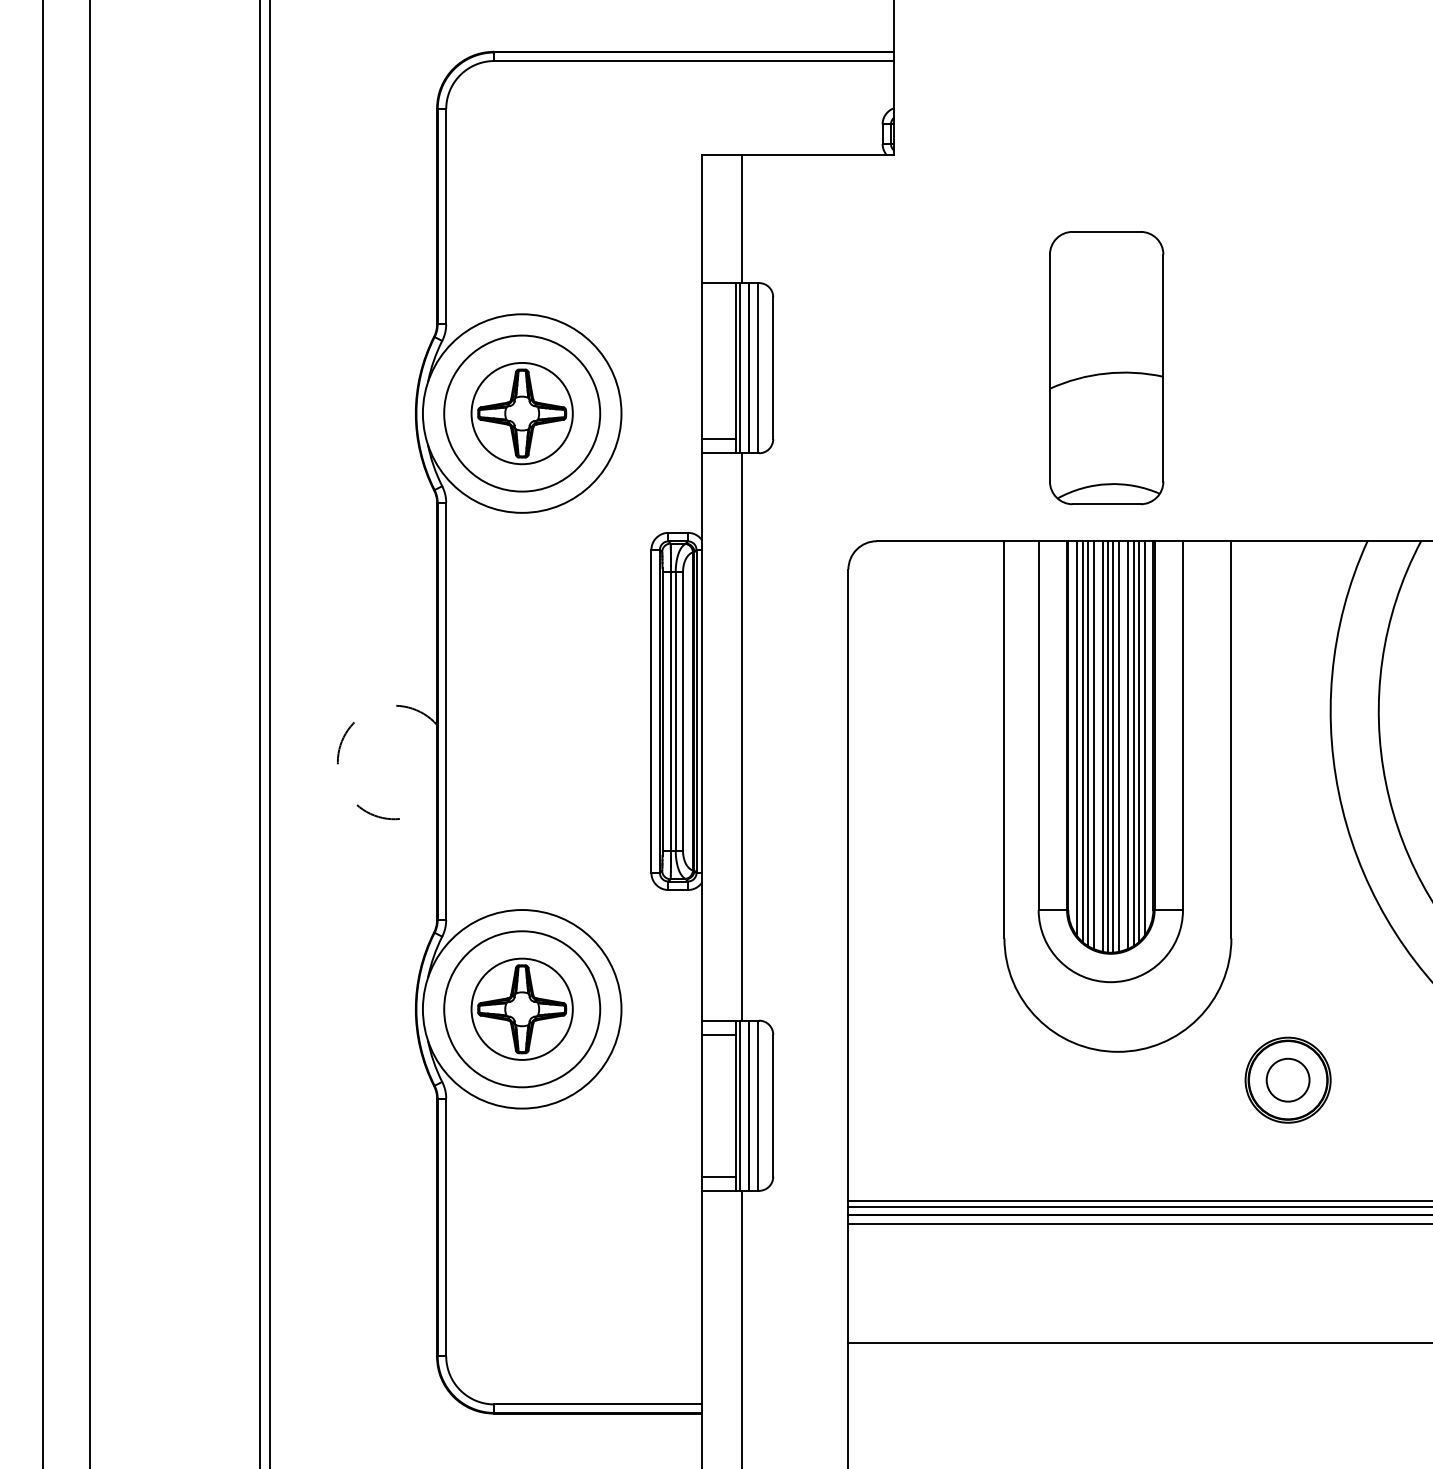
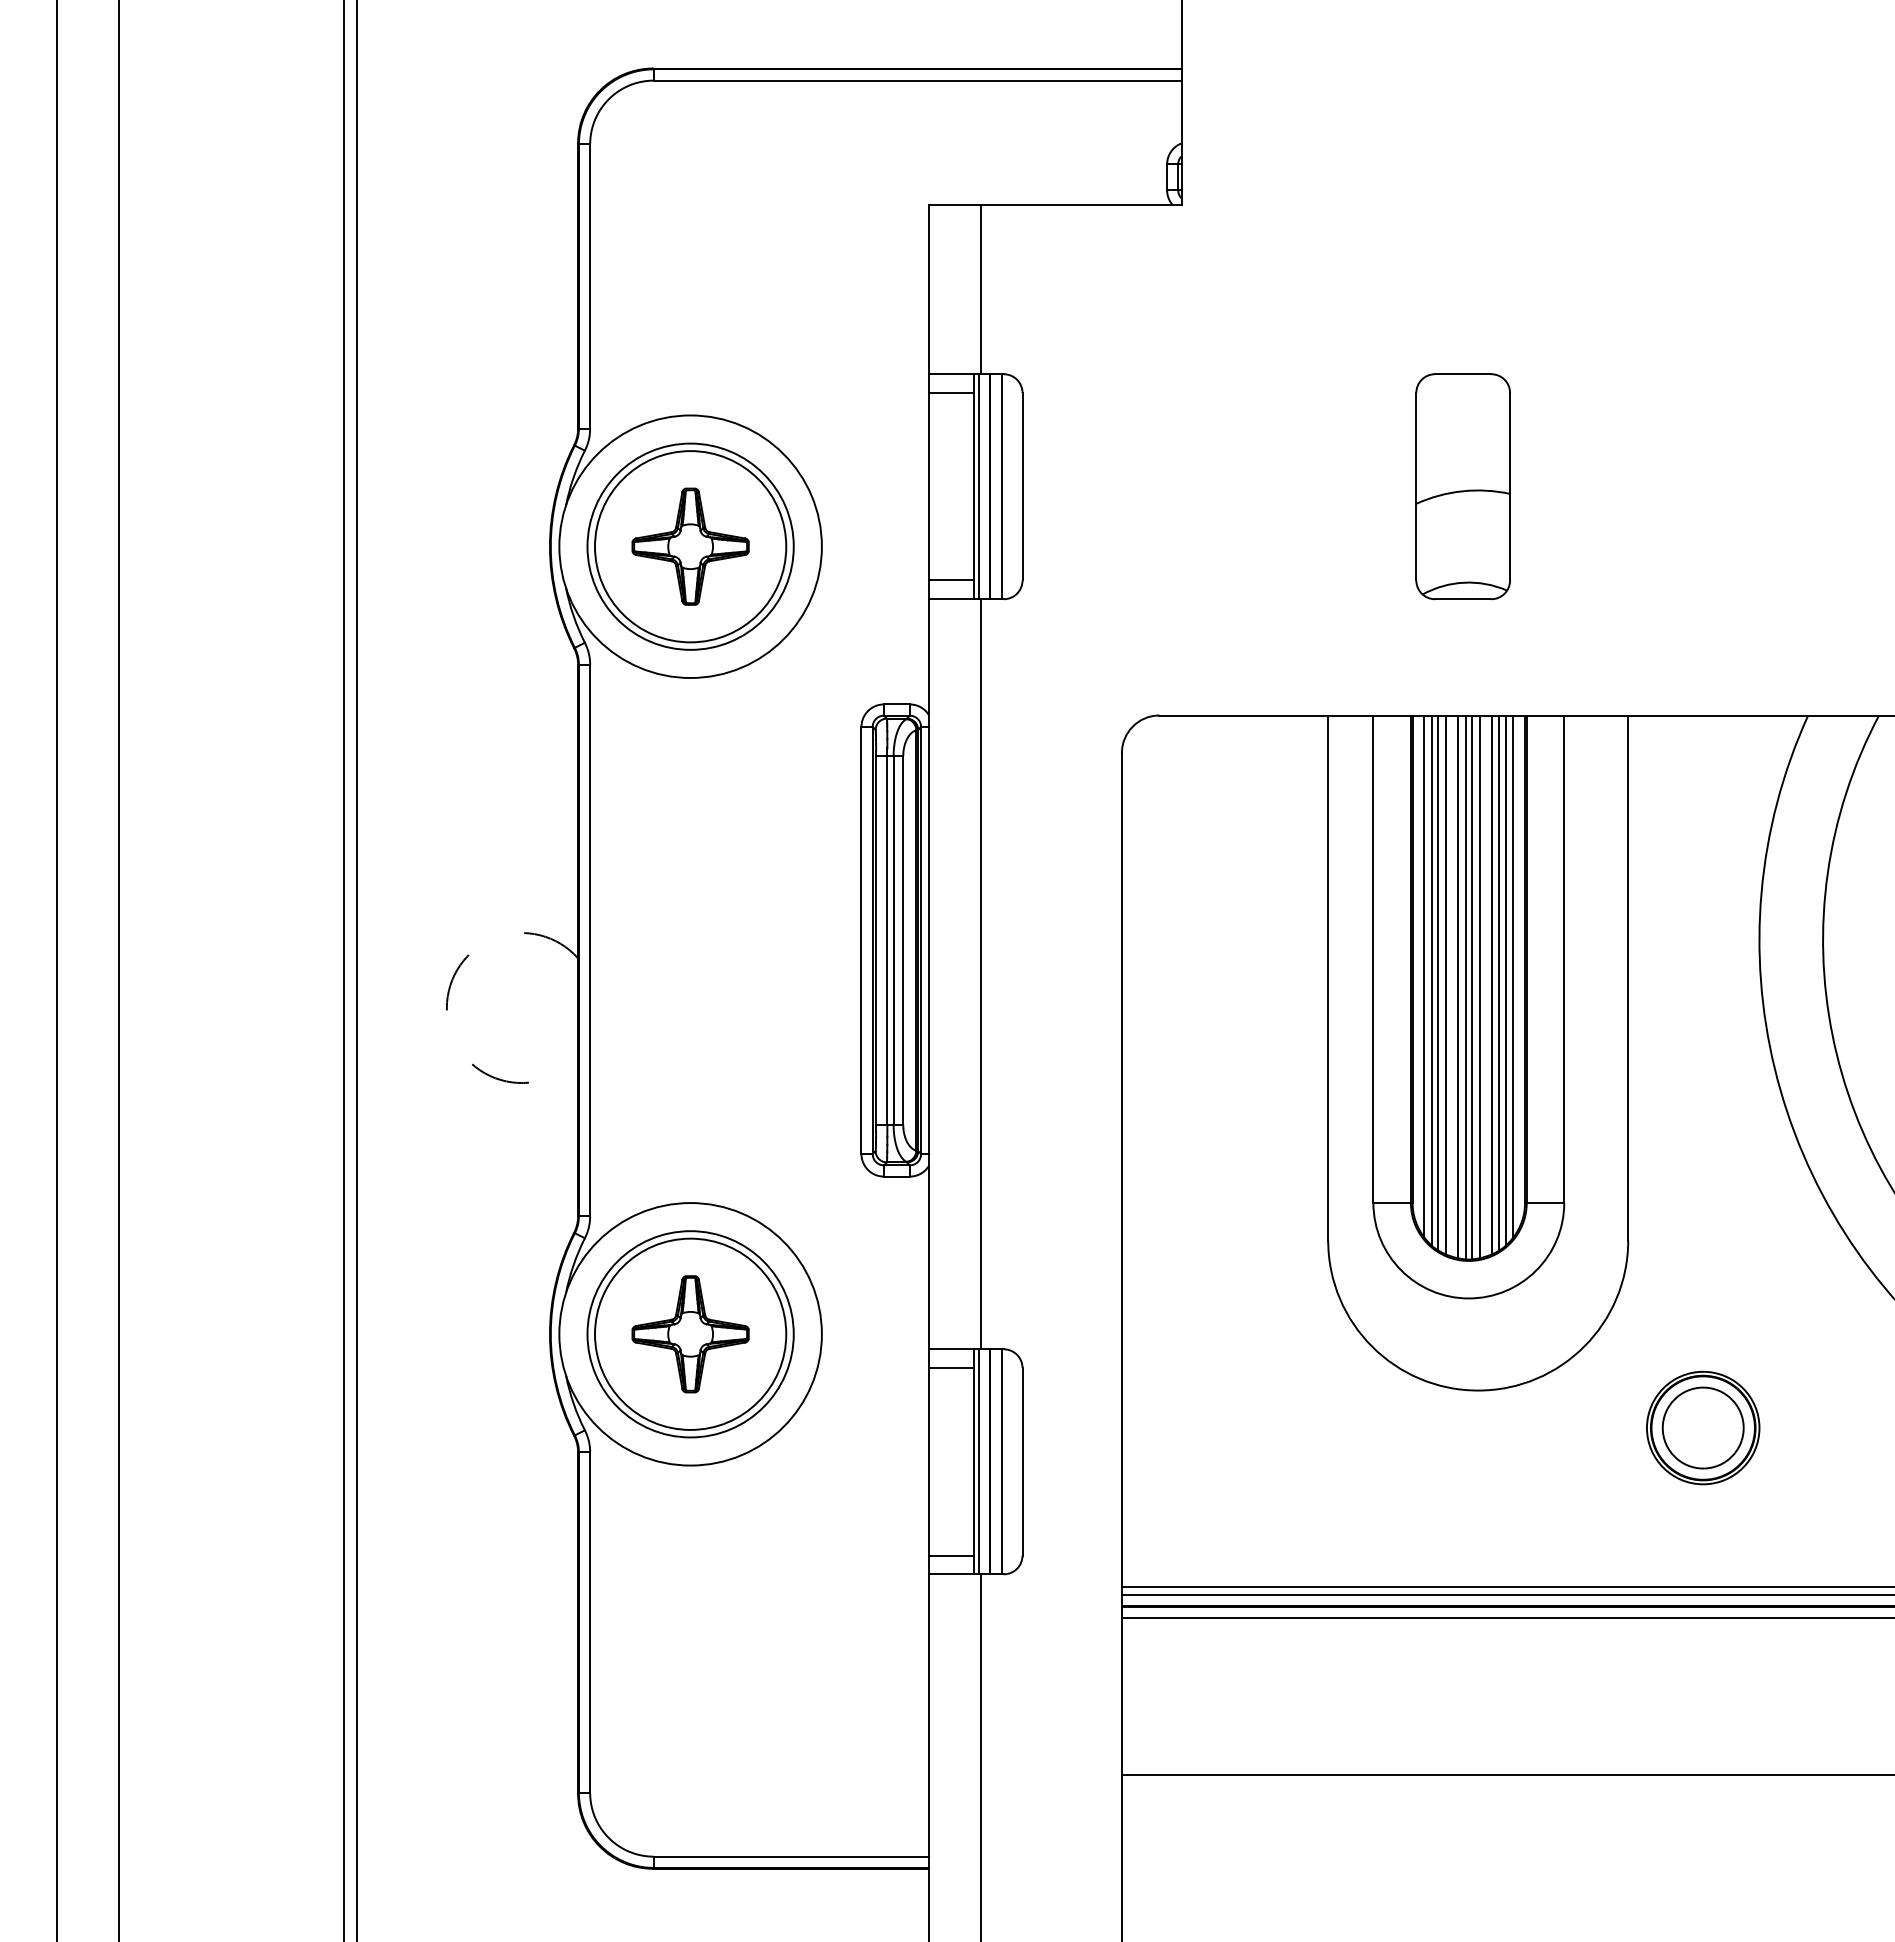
line: (718, 296) -> (950, 392), added
part: (1106, 368) -> (1462, 486), size x0.62
circle: (522, 413) -> (690, 546), size x1.43
circle: (522, 1008) -> (690, 1333), size x1.43
circle: (1287, 1079) -> (1702, 1427), size x1.43

